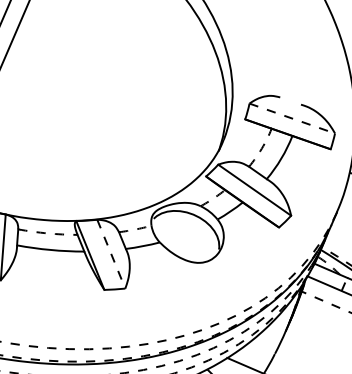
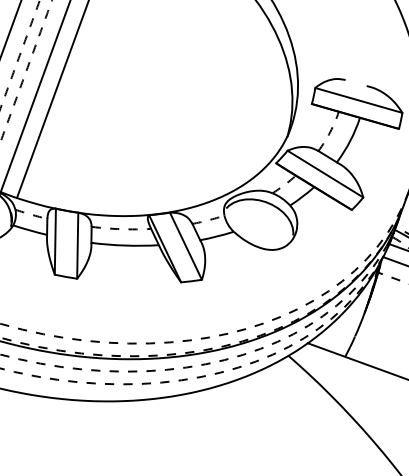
line: (292, 118) -> (359, 100), dashed -> solid
line: (111, 254) -> (186, 246), dashed -> solid

